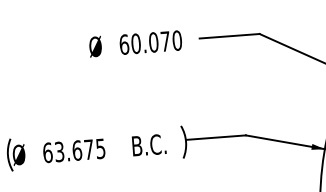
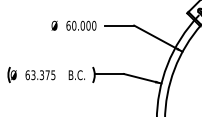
text: (165, 40) -> (88, 25), 60.070 -> 60.000
text: (76, 151) -> (41, 75), 63.675 -> 63.375

